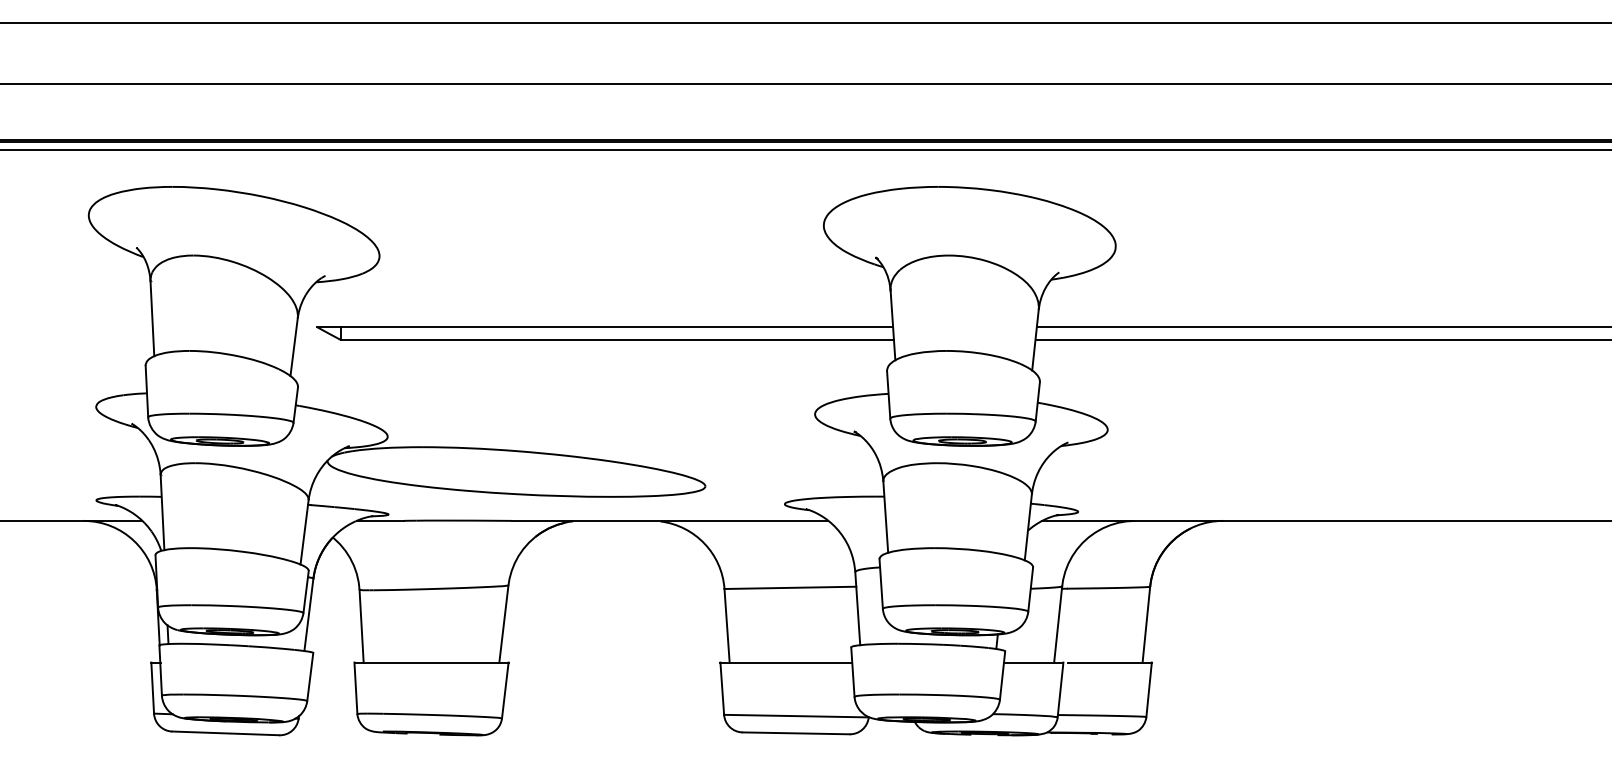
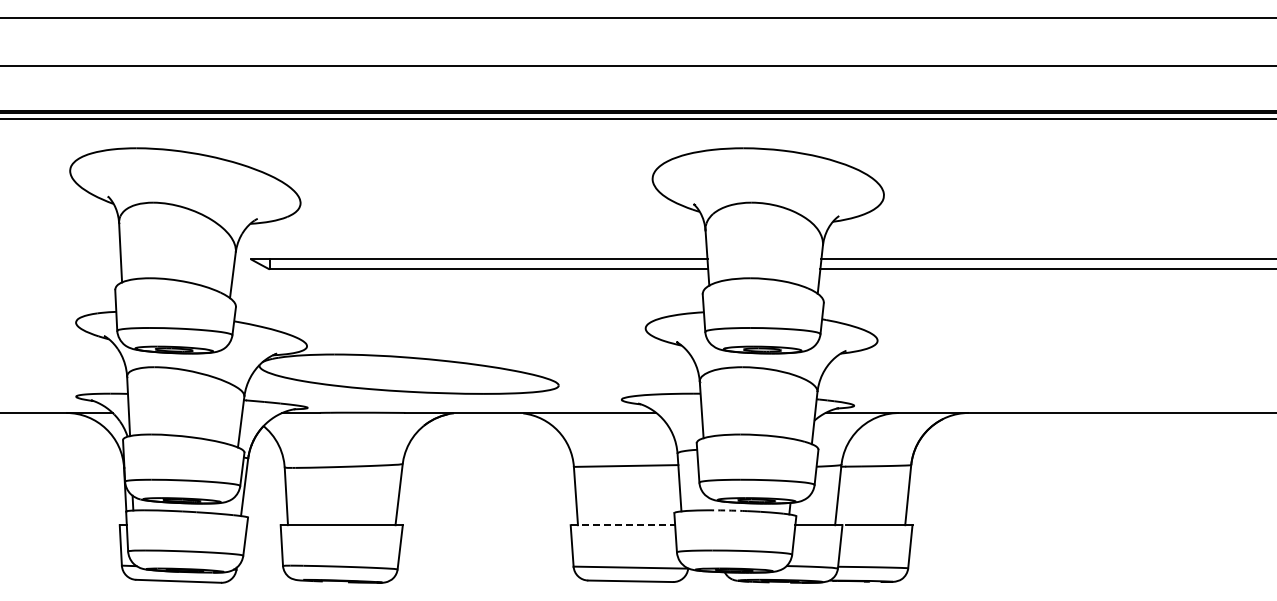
arc: (920, 644) -> (729, 510), solid -> dashed
line: (787, 662) -> (623, 525), solid -> dashed

